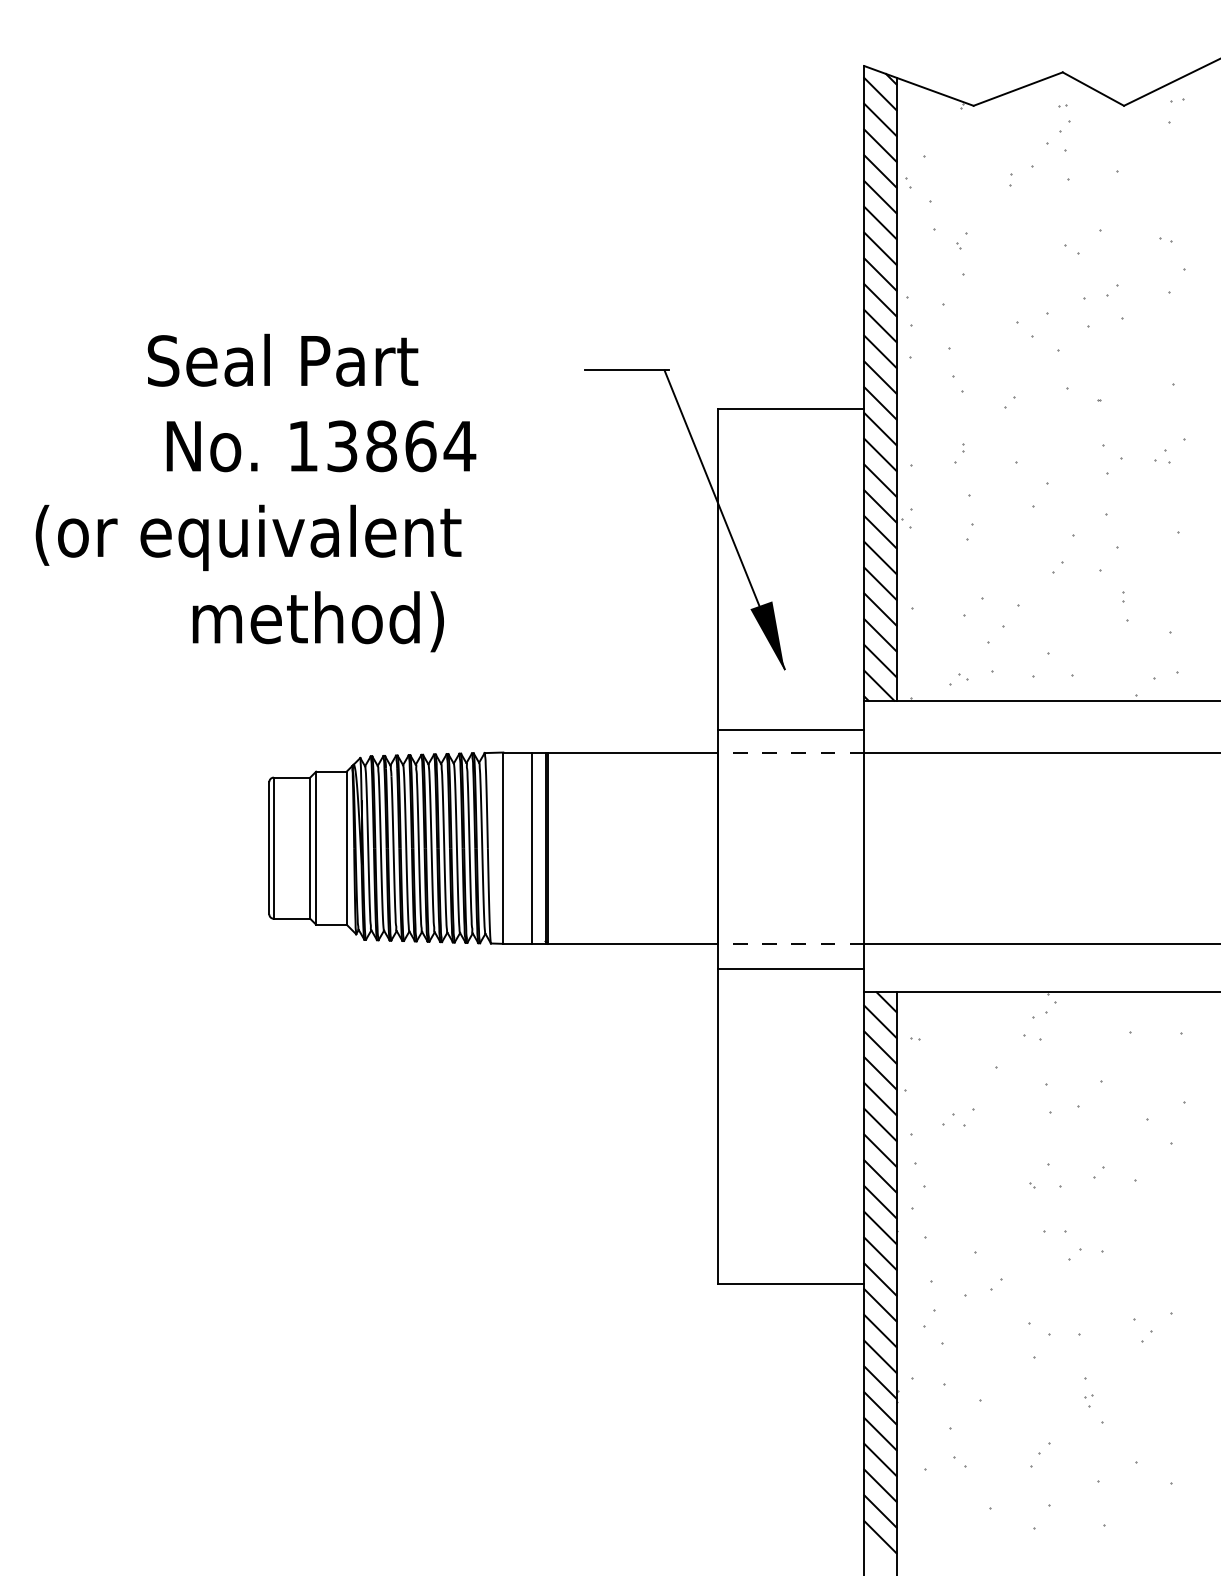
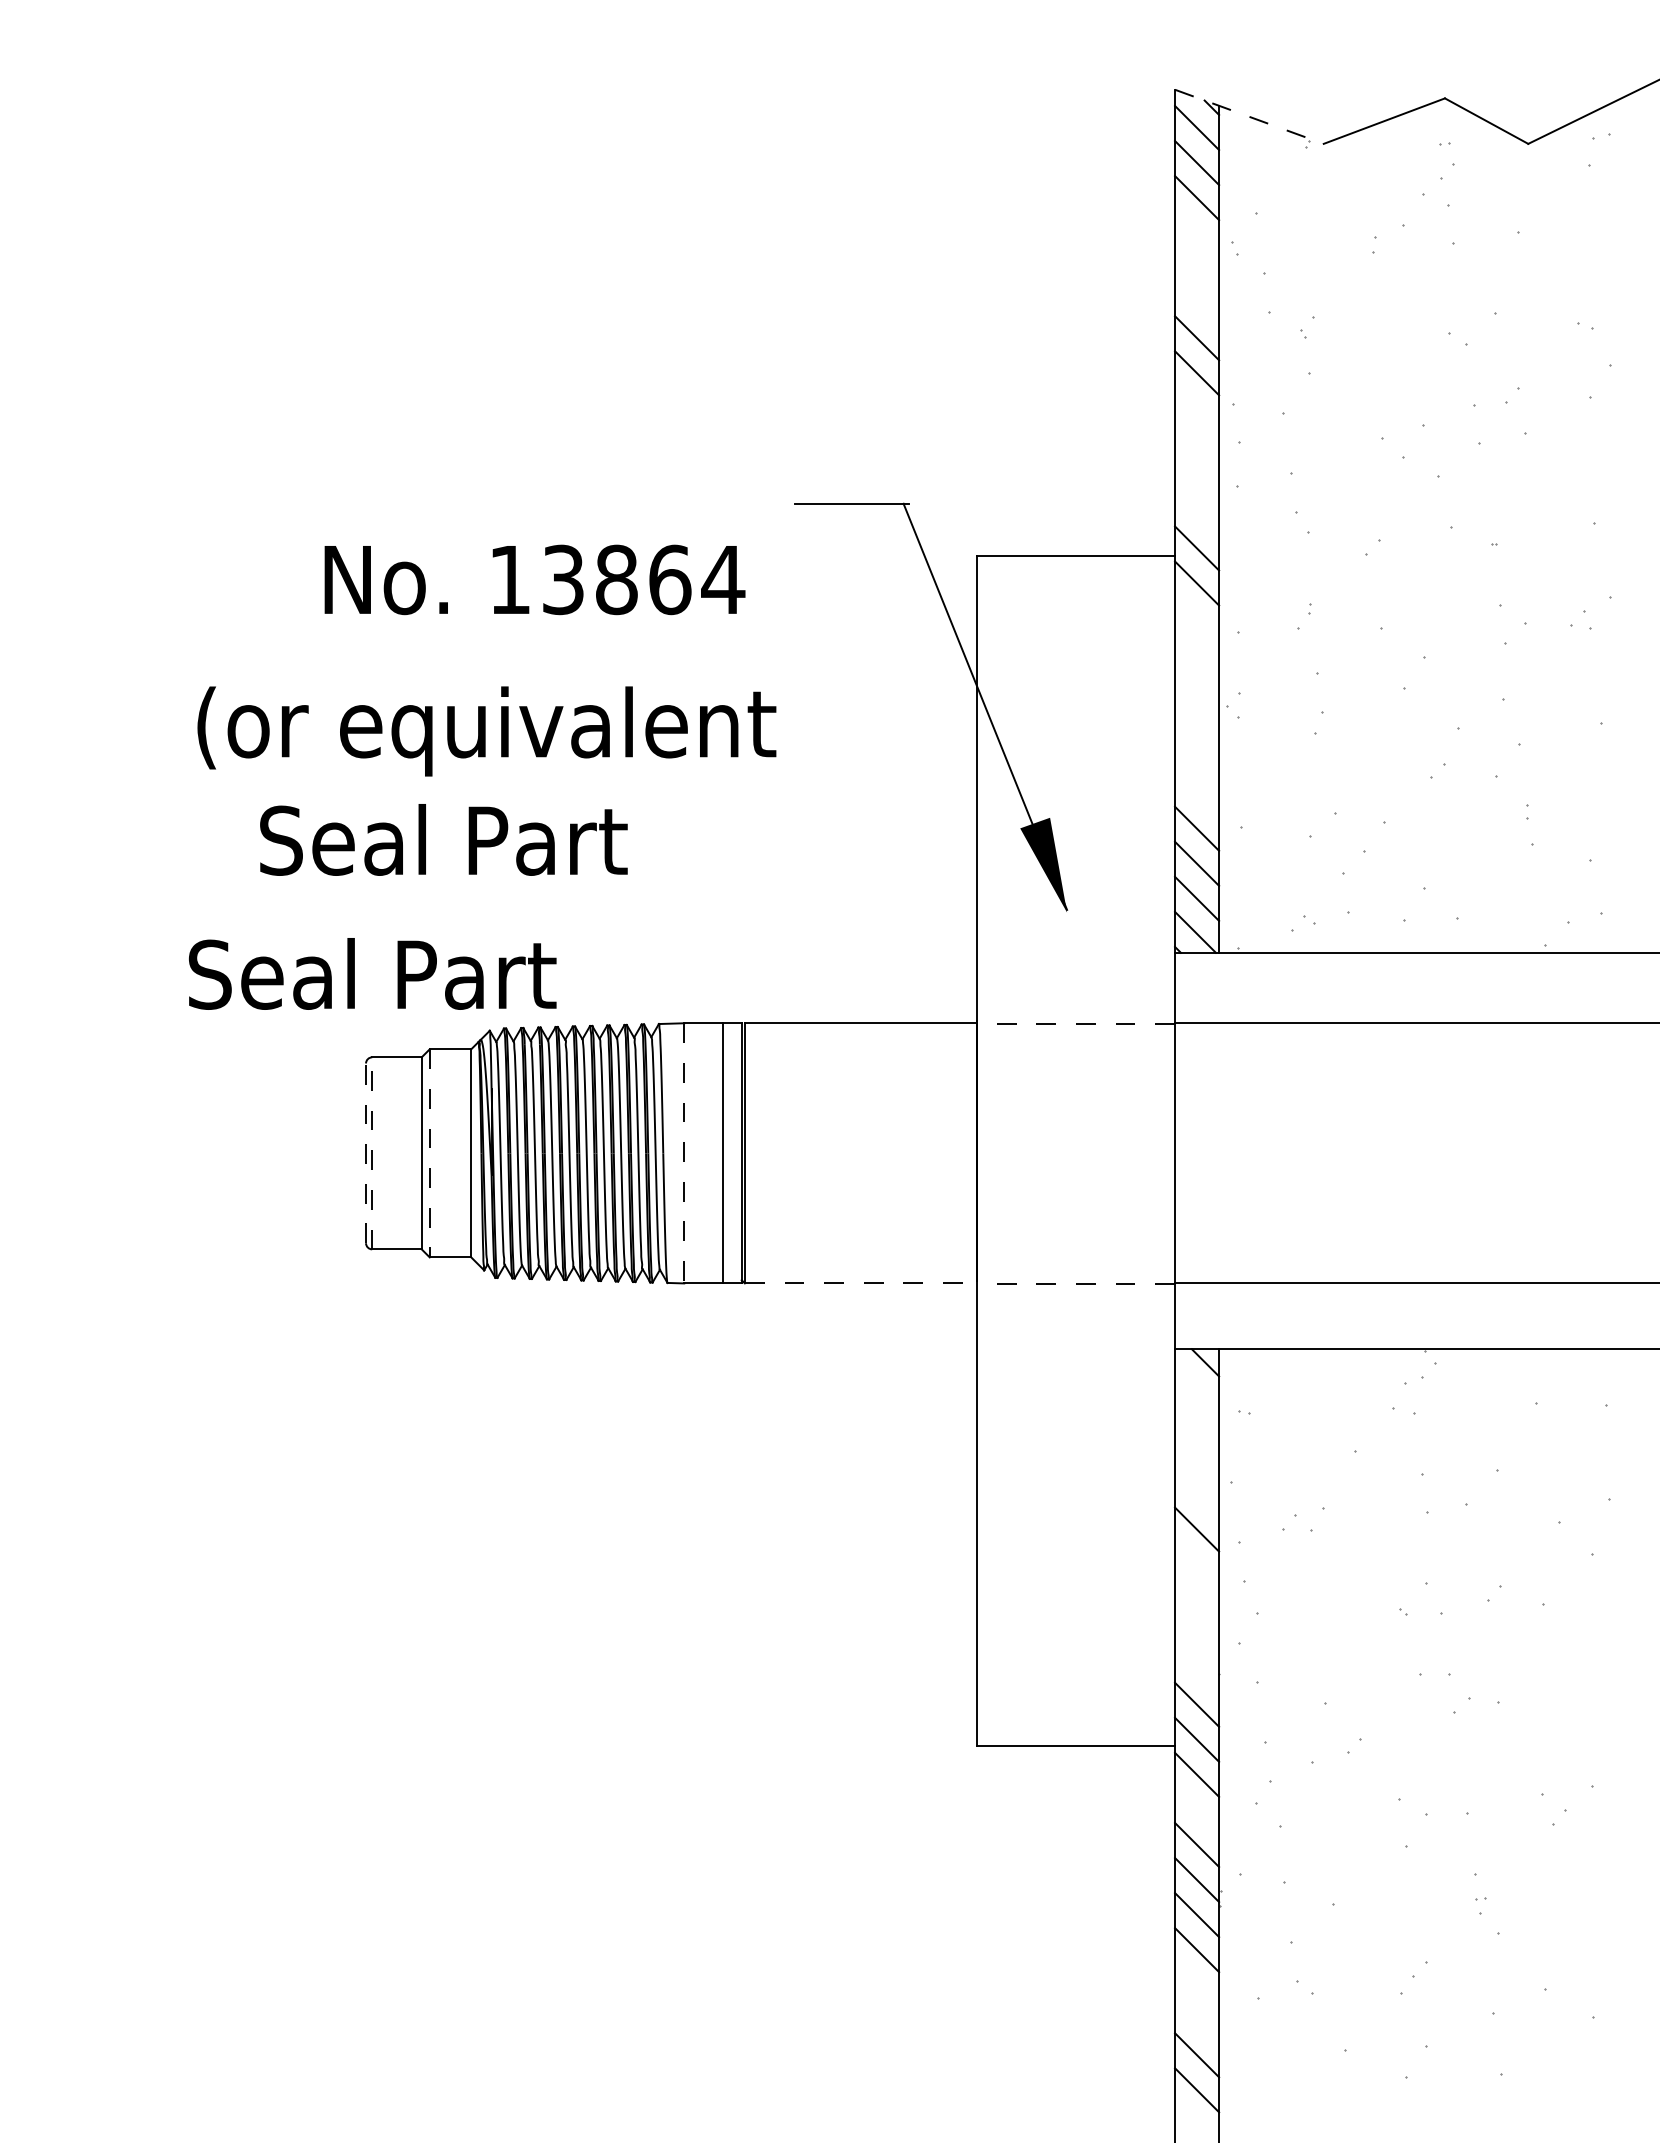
line: (919, 86) -> (1249, 117), solid -> dashed
line: (880, 171) -> (1197, 233), removed
line: (880, 197) -> (1197, 268), removed
line: (880, 223) -> (1197, 303), removed
line: (880, 300) -> (1197, 408), removed
line: (880, 326) -> (1197, 443), removed
line: (880, 351) -> (1197, 478), removed
text: (282, 359) -> (372, 973), moved
line: (880, 377) -> (1197, 513), removed
text: (321, 446) -> (534, 579), moved
line: (880, 454) -> (1197, 618), removed
line: (880, 480) -> (1197, 653), removed
line: (880, 506) -> (1197, 688), removed
line: (880, 532) -> (1197, 723), removed
text: (248, 537) -> (486, 731), moved
line: (880, 557) -> (1197, 758), removed
line: (880, 583) -> (1197, 793), removed
text: (326, 621) -> (443, 845), method) -> Seal Part
line: (791, 729) -> (1075, 992), removed
line: (274, 847) -> (372, 1152), solid -> dashed
line: (269, 848) -> (366, 1153), solid -> dashed
line: (315, 848) -> (429, 1153), solid -> dashed
line: (503, 848) -> (684, 1153), solid -> dashed
line: (632, 943) -> (860, 1283), solid -> dashed
line: (791, 969) -> (1075, 1318), removed
line: (880, 1021) -> (1197, 1389), removed
line: (880, 1047) -> (1197, 1424), removed
line: (880, 1073) -> (1197, 1459), removed
line: (880, 1099) -> (1197, 1494), removed
line: (880, 1150) -> (1197, 1564), removed
line: (880, 1176) -> (1197, 1599), removed
line: (880, 1202) -> (1197, 1634), removed
line: (880, 1227) -> (1197, 1669), removed
line: (880, 1330) -> (1197, 1809), removed
line: (880, 1460) -> (1197, 1985), removed
line: (880, 1485) -> (1197, 2020), removed

